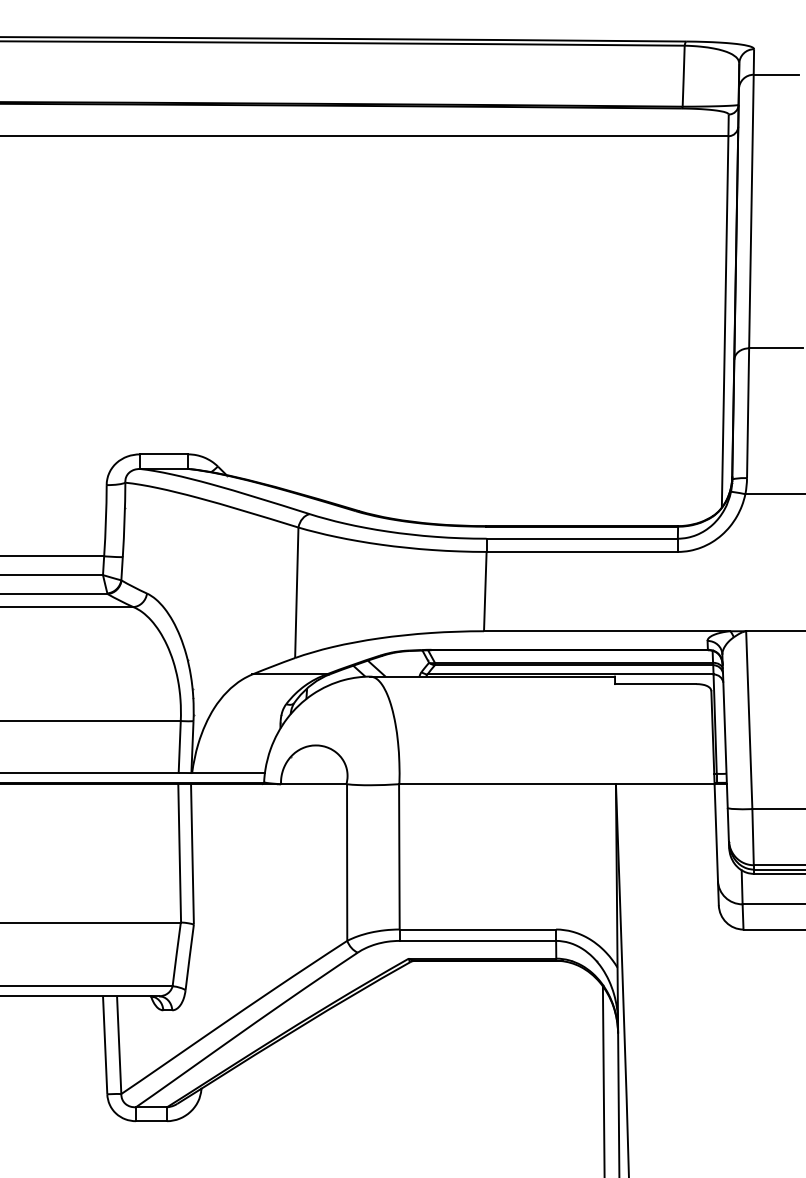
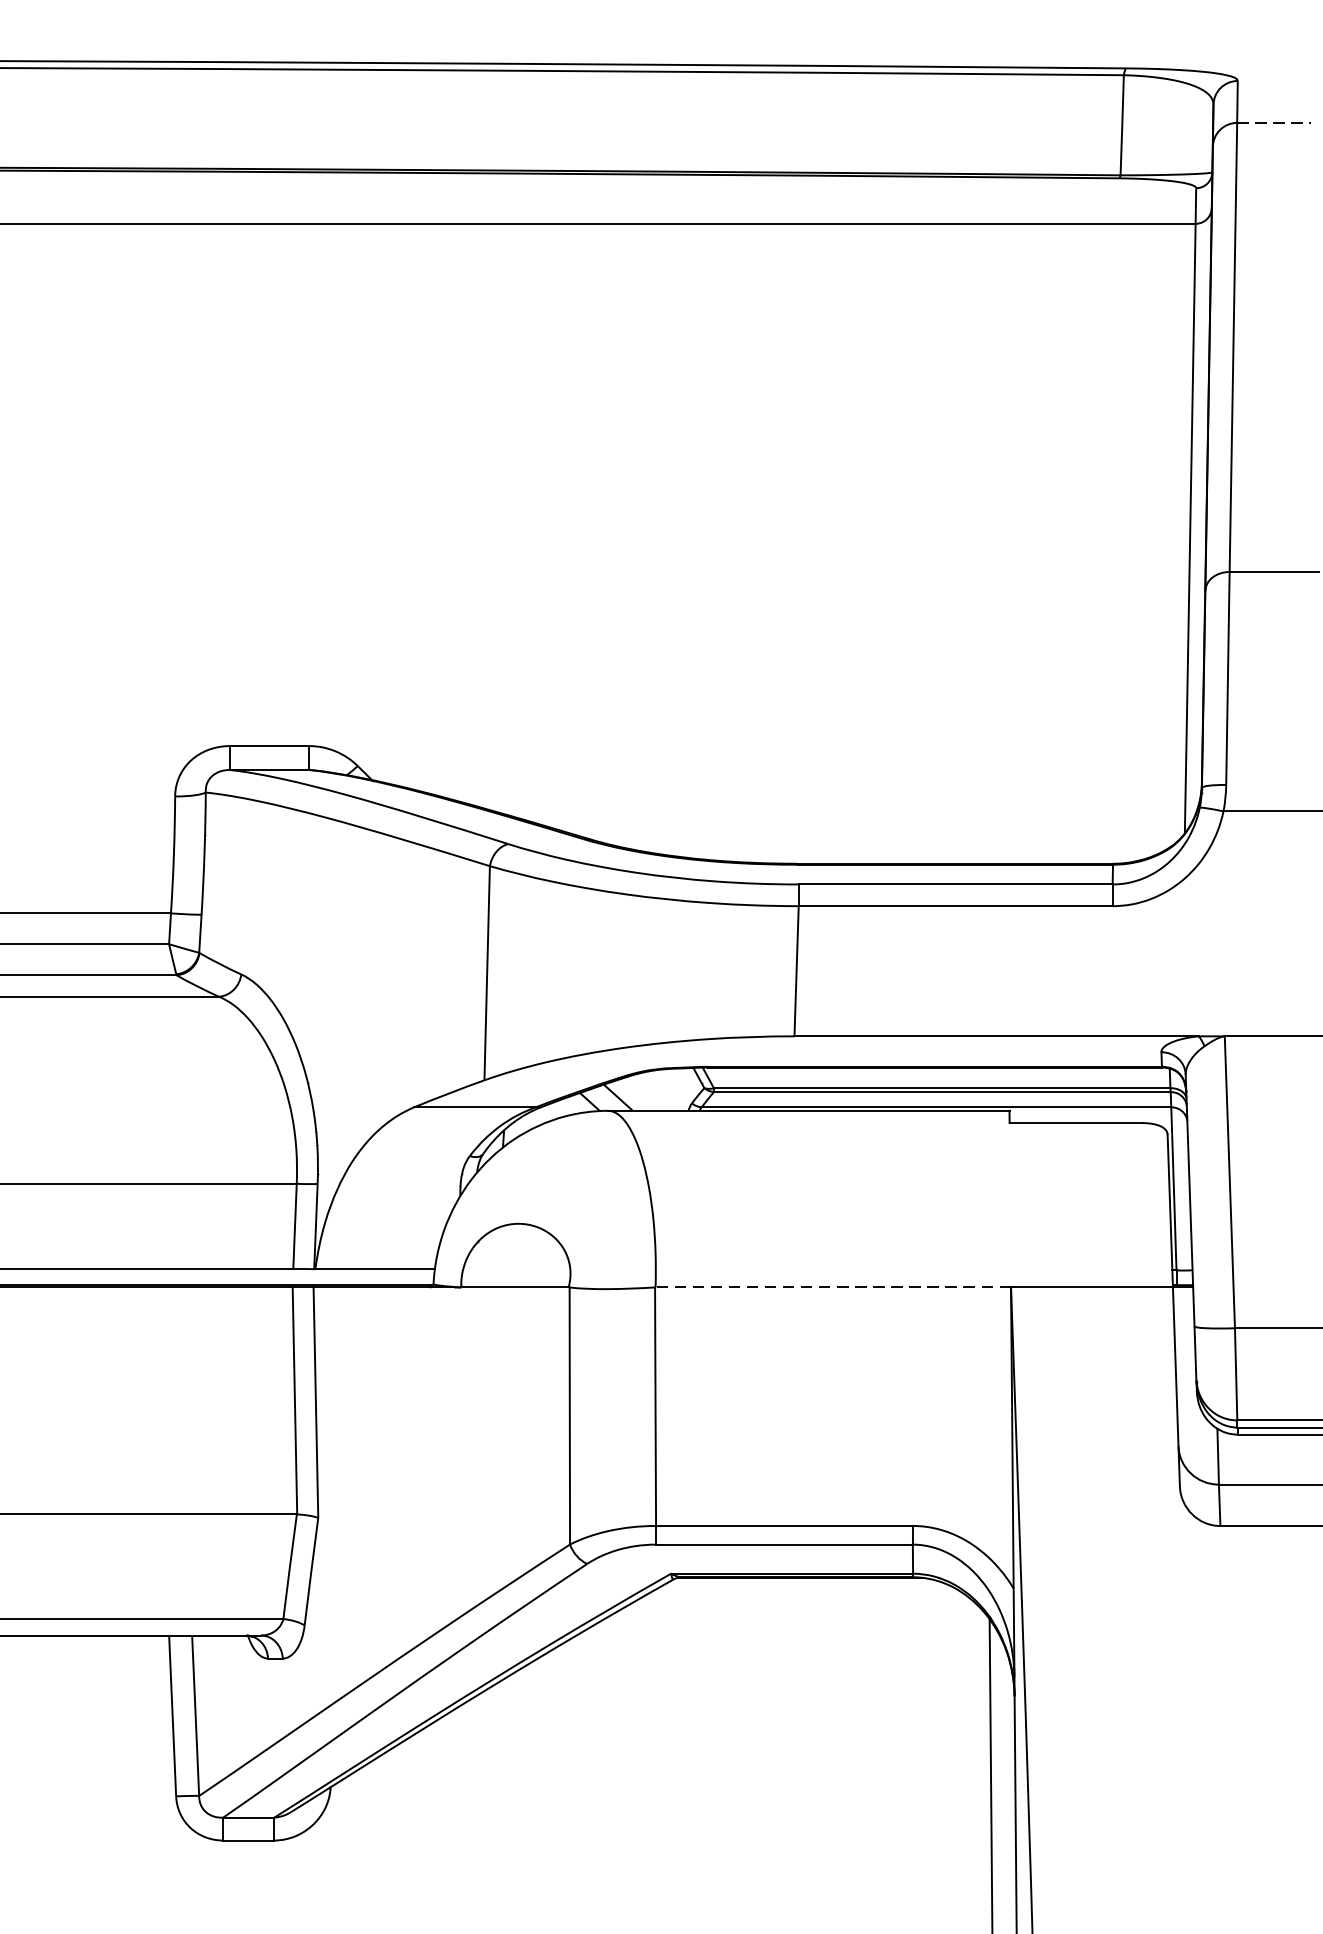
line: (776, 74) -> (1274, 122), solid -> dashed
line: (507, 784) -> (833, 1287), solid -> dashed

